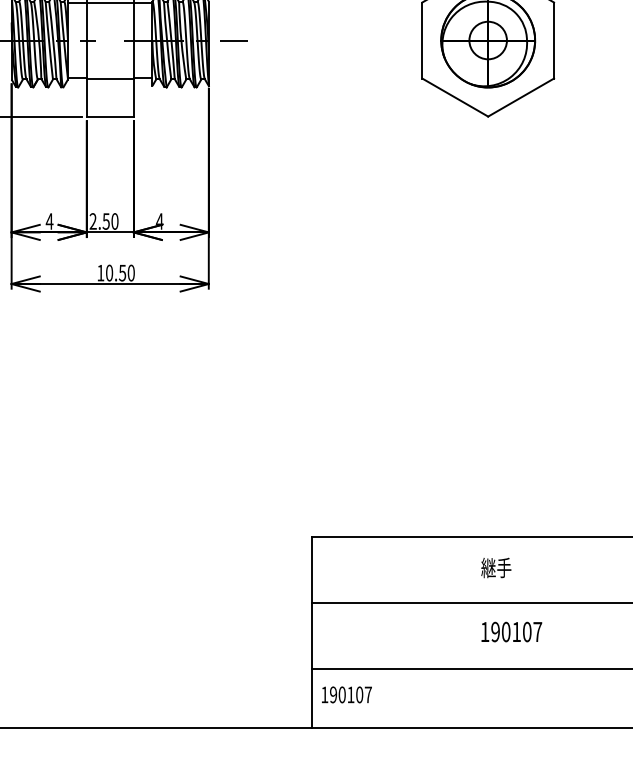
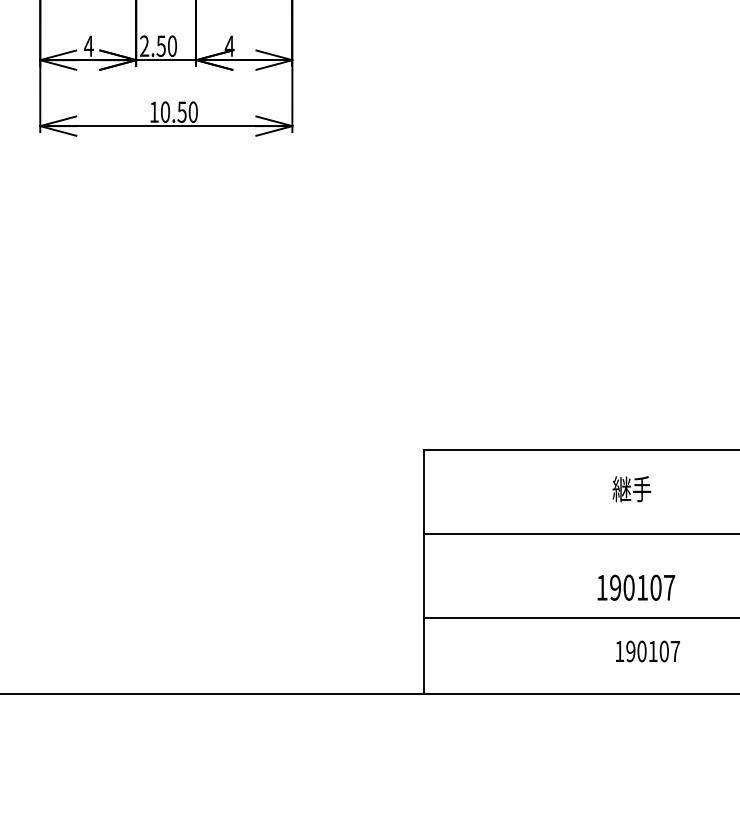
text: (496, 567) -> (632, 488), moved
text: (511, 631) -> (635, 587), moved
text: (346, 694) -> (647, 650), moved

